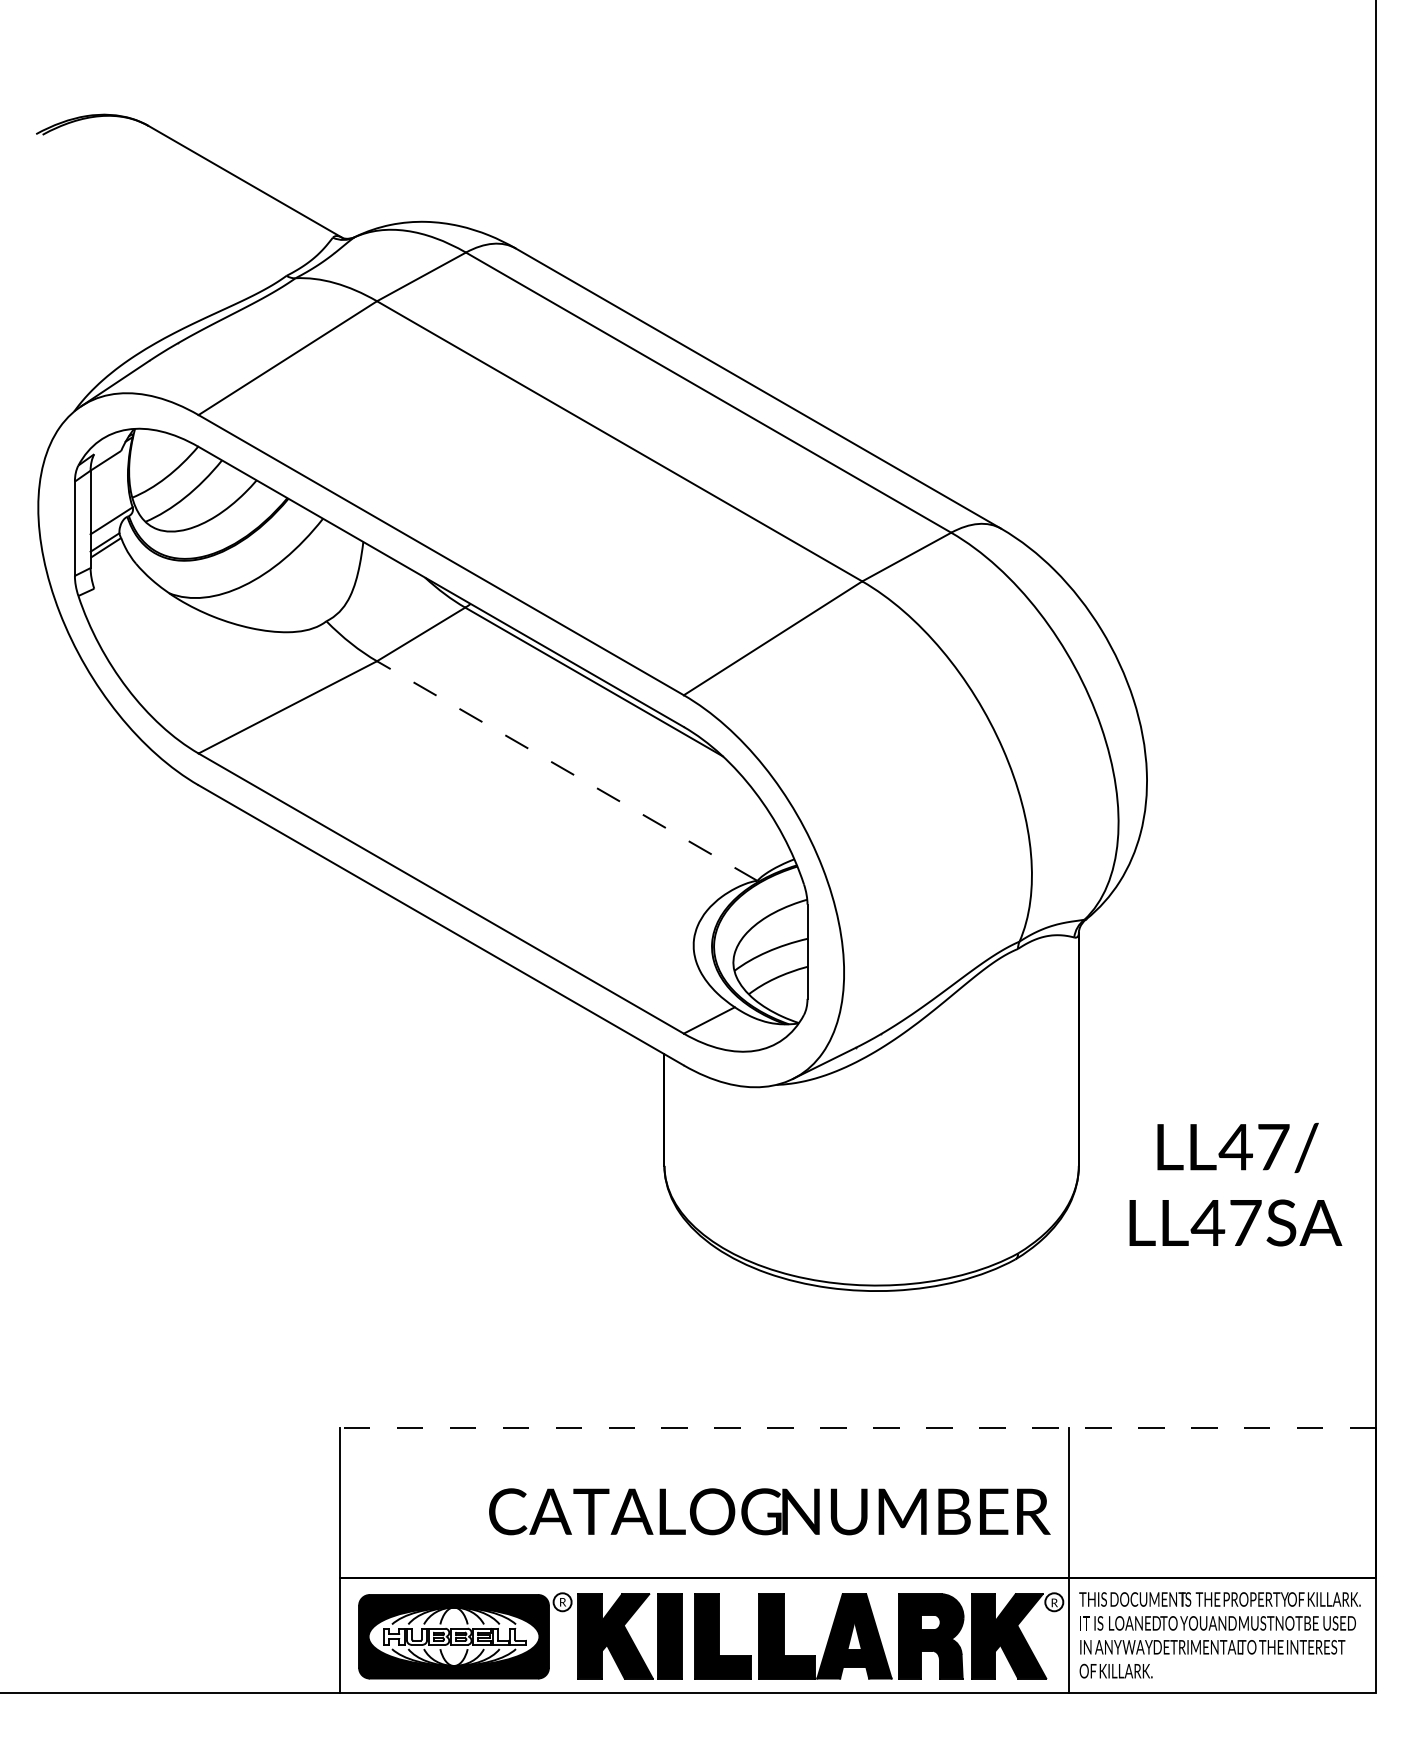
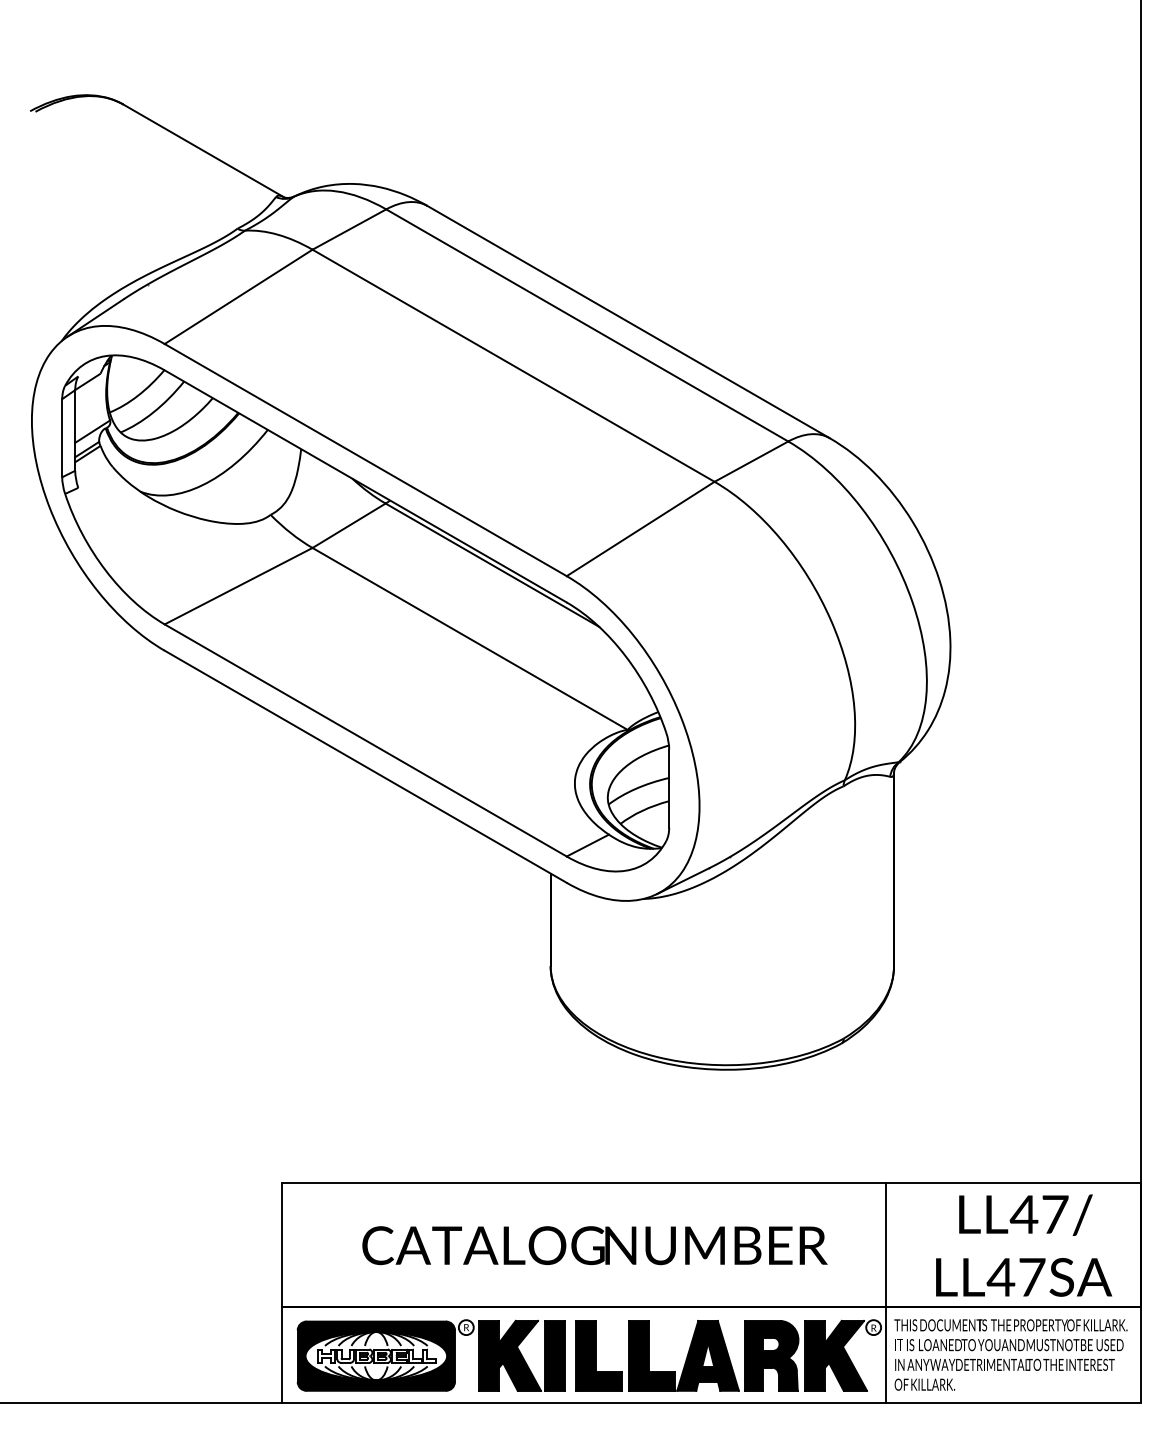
line: (566, 770) -> (469, 638), dashed -> solid
text: (1236, 1184) -> (1024, 1245), moved
line: (857, 1428) -> (710, 1183), dashed -> solid
text: (769, 1511) -> (594, 1245), moved

